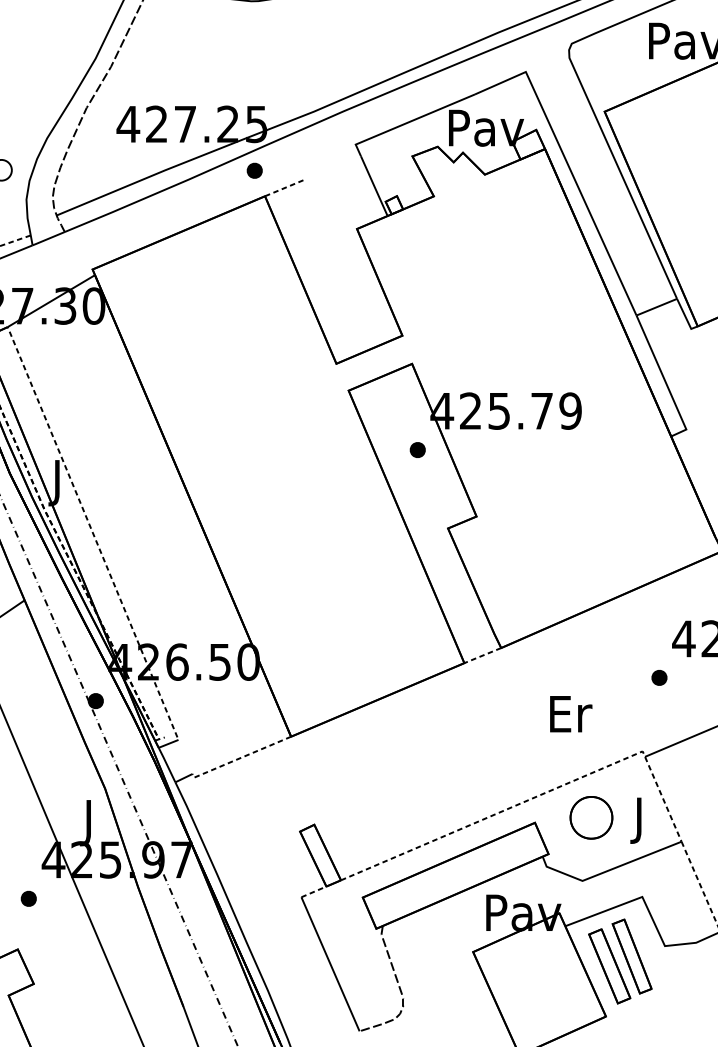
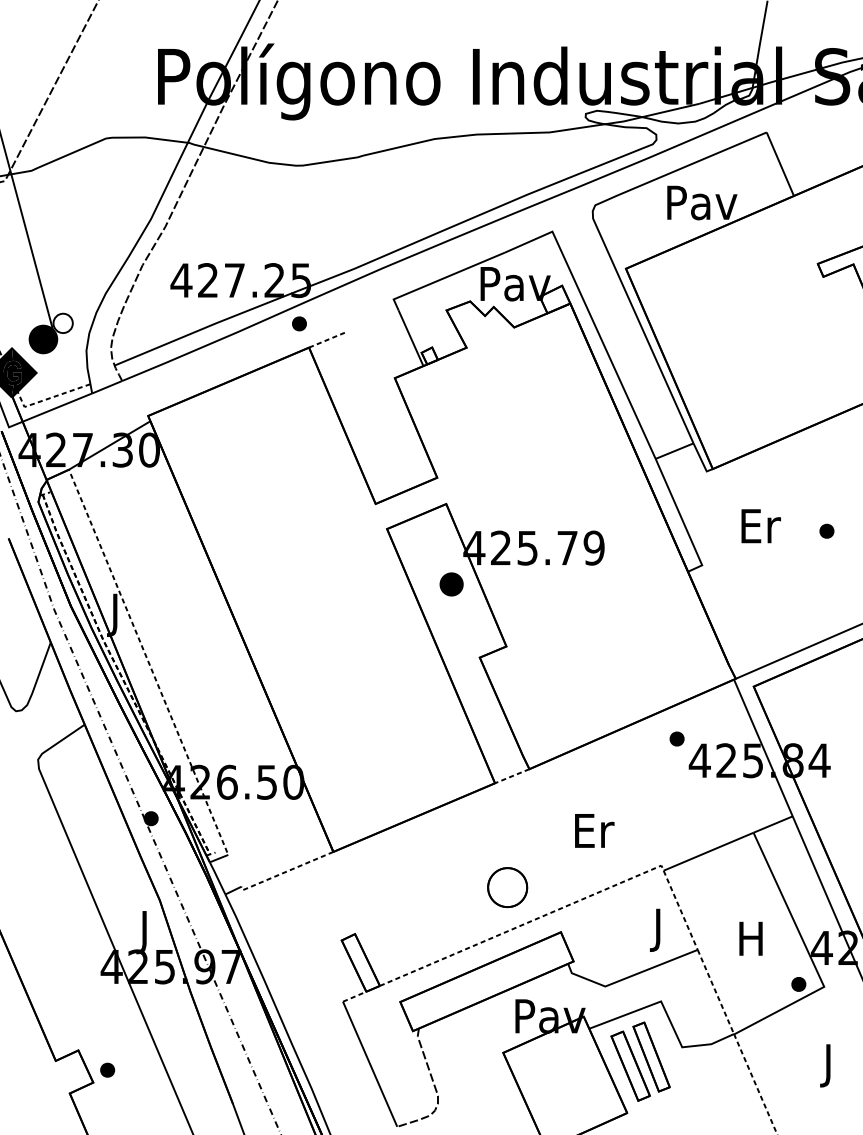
part: (417, 450) -> (451, 584), size x1.6
part: (658, 677) -> (676, 738), moved
part: (591, 817) -> (507, 887), moved
part: (28, 898) -> (107, 1069), moved

